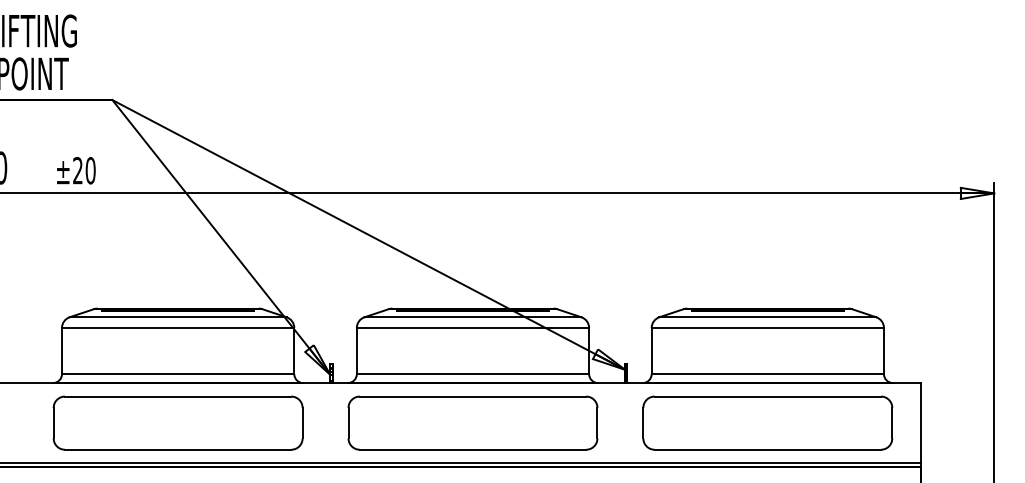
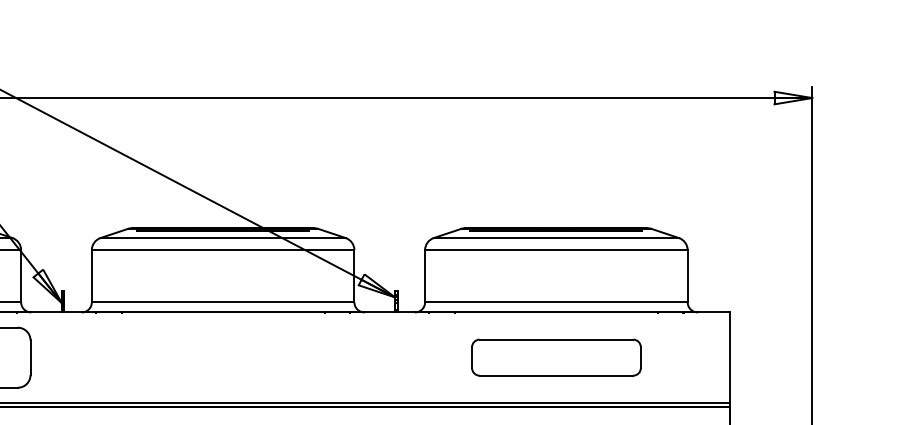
part: (472, 422) -> (222, 356), removed
part: (767, 422) -> (556, 356), size x0.6

